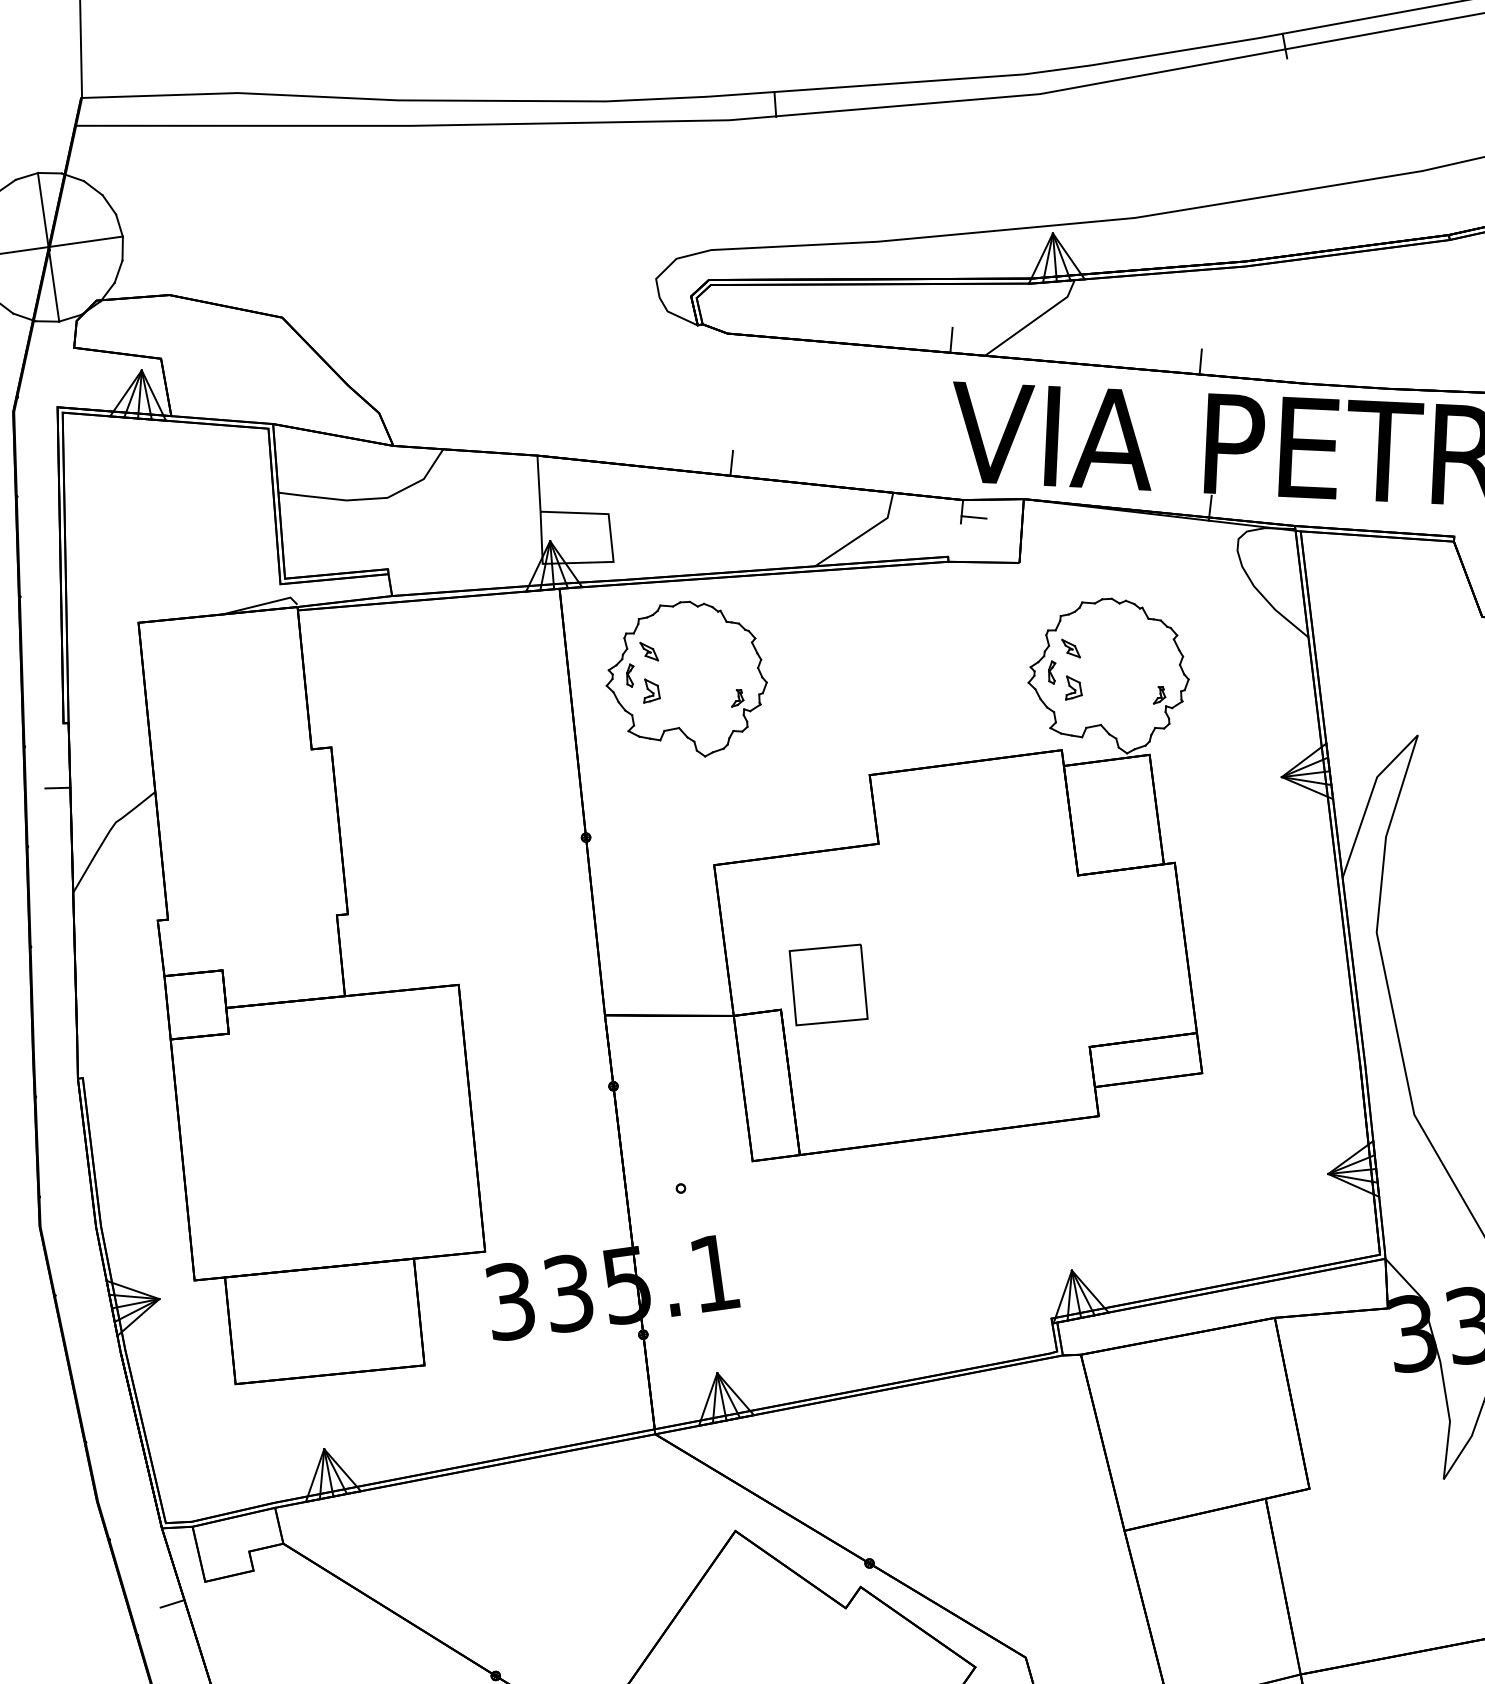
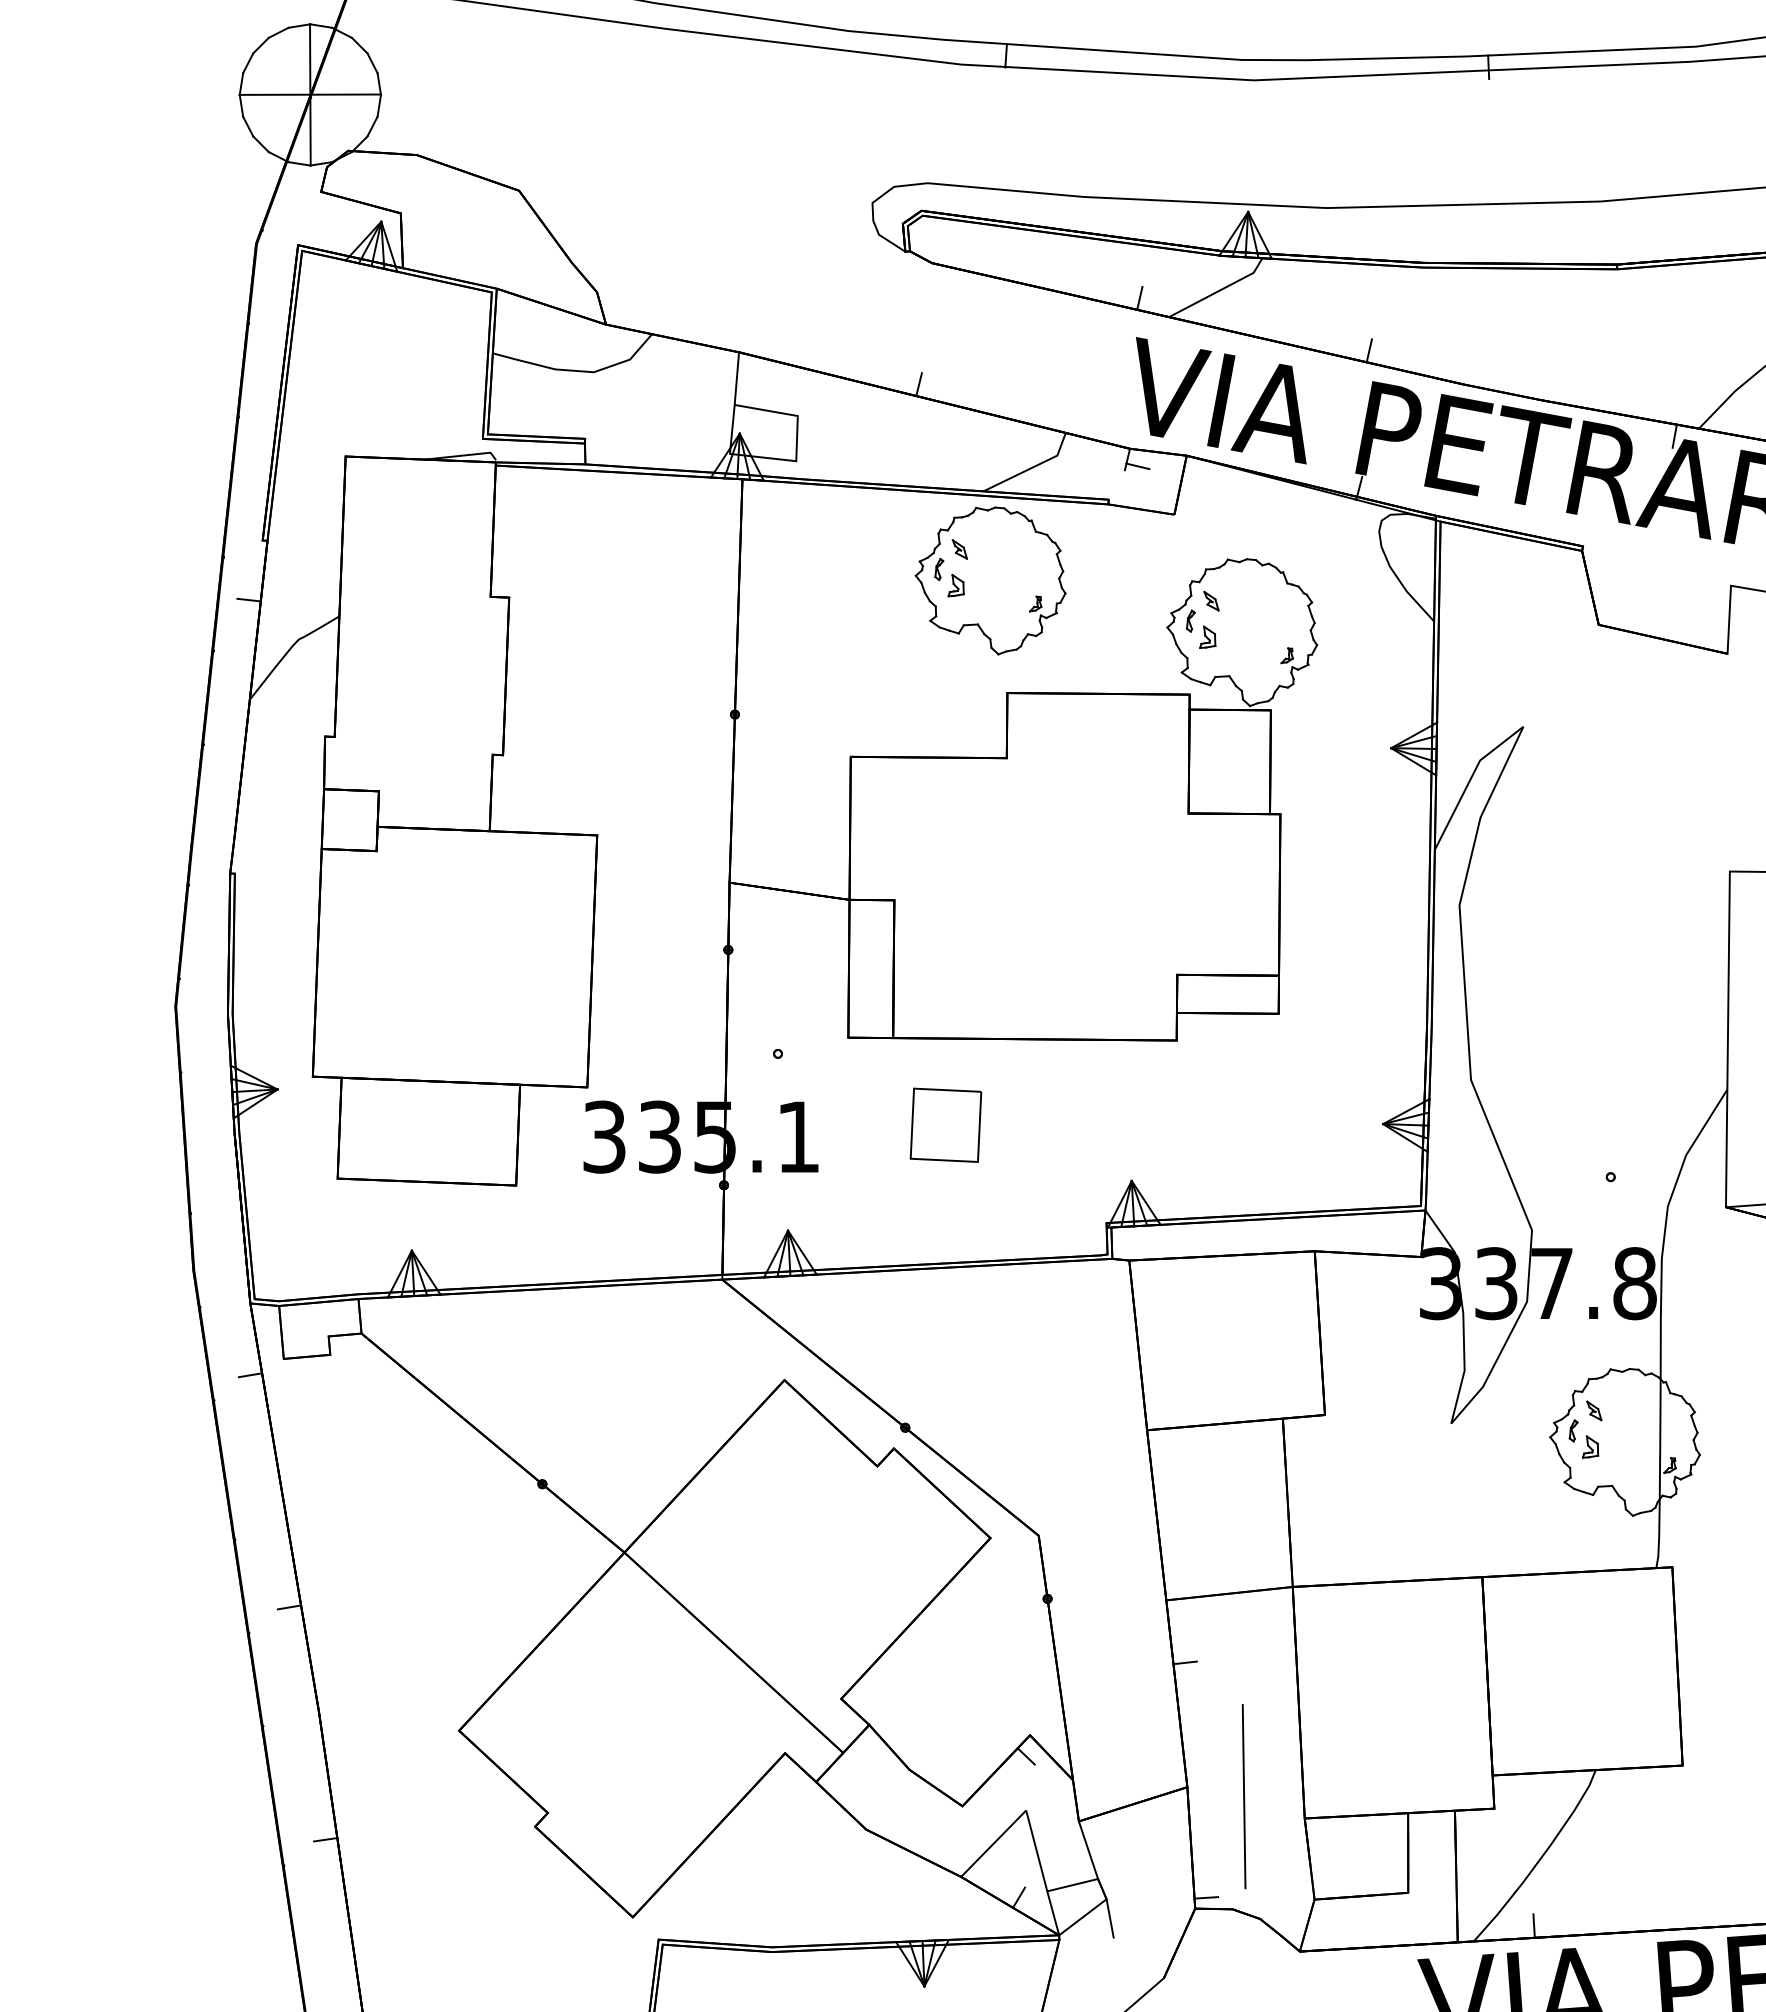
part: (686, 679) -> (990, 580), moved
part: (828, 984) -> (945, 1124), moved

